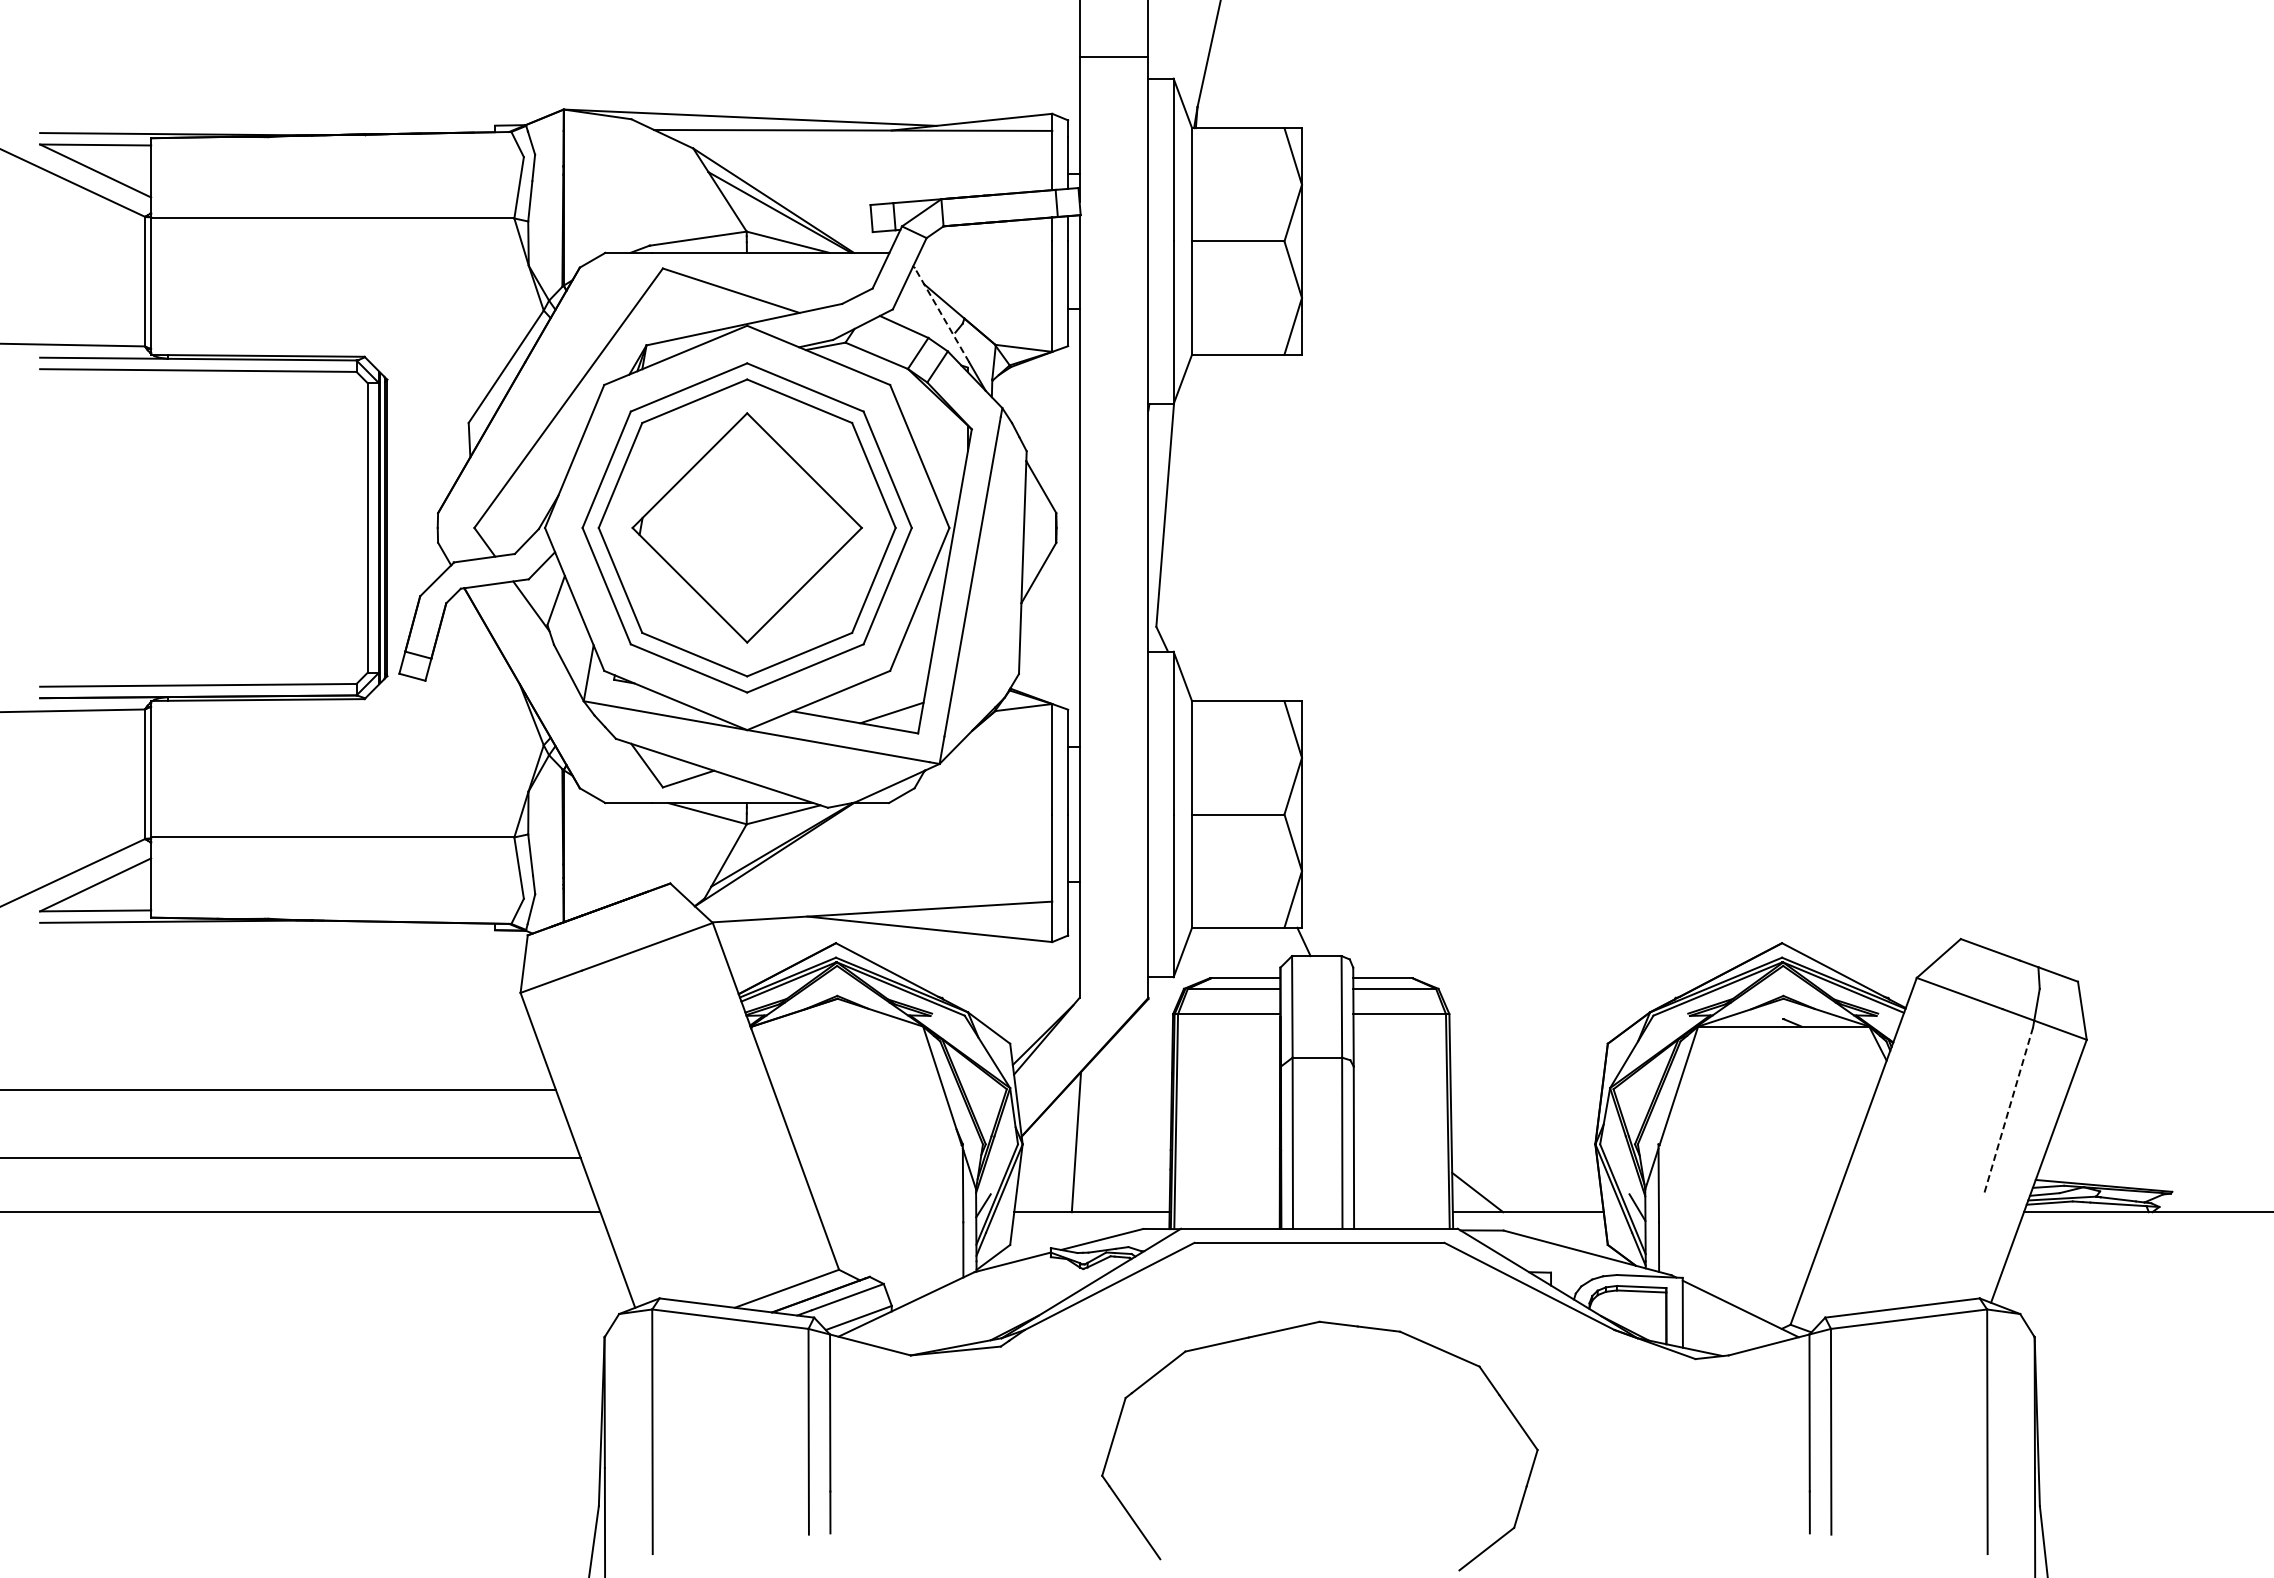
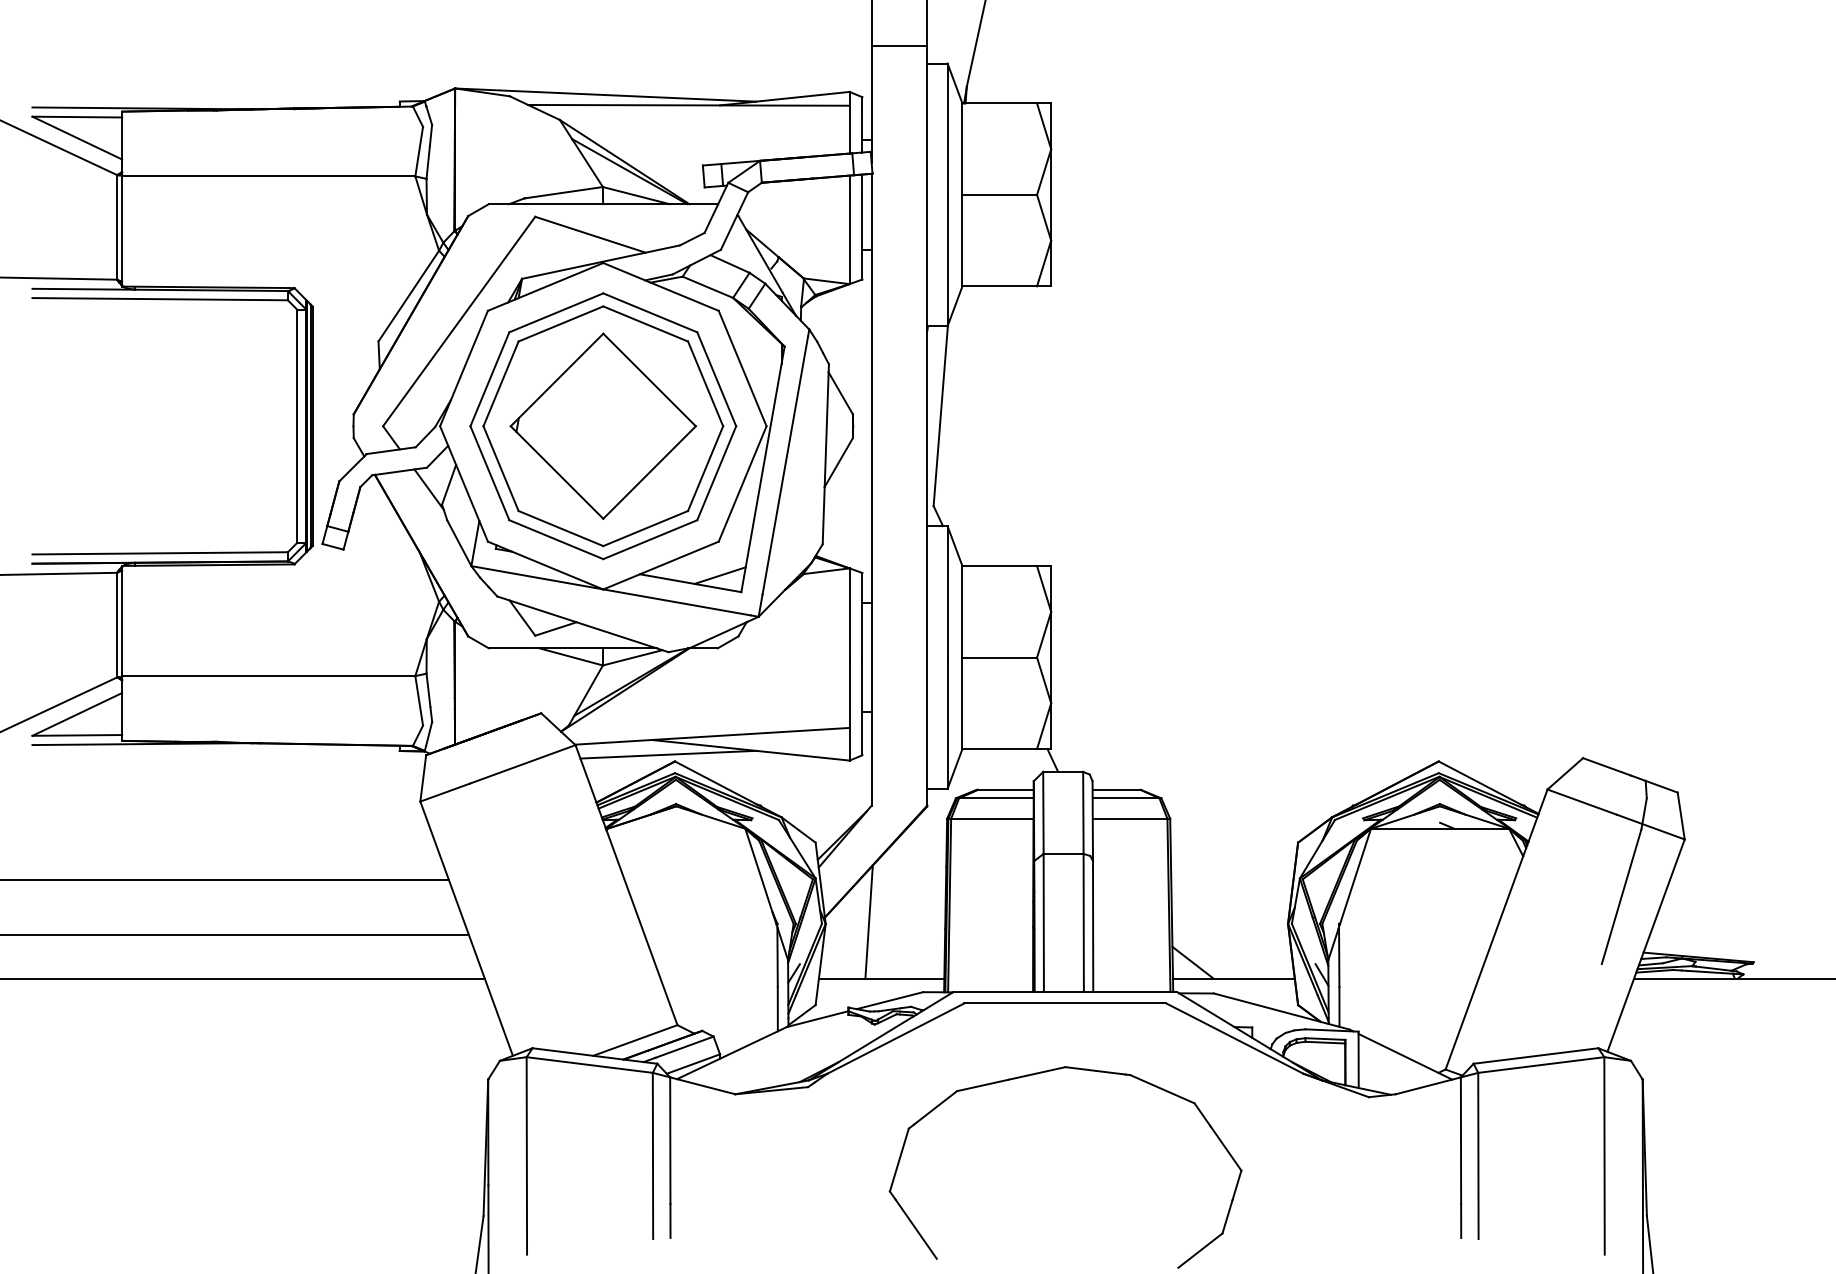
line: (941, 315) -> (760, 254), dashed -> solid
line: (827, 934) -> (668, 754), added
line: (2008, 1110) -> (1621, 896), dashed -> solid

